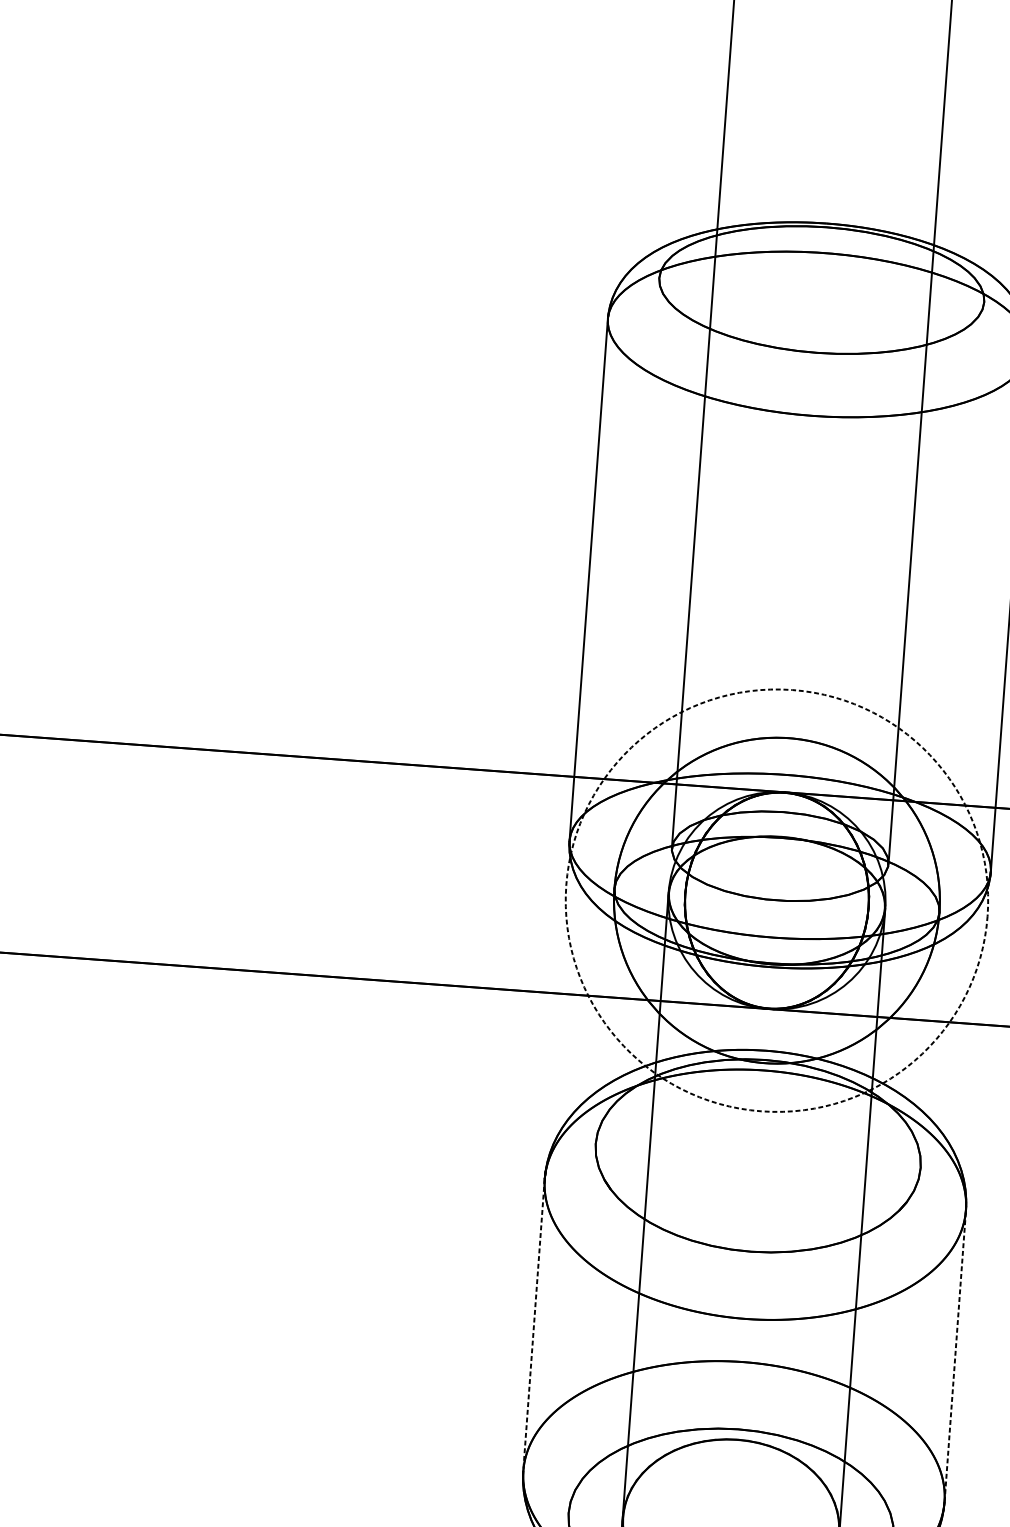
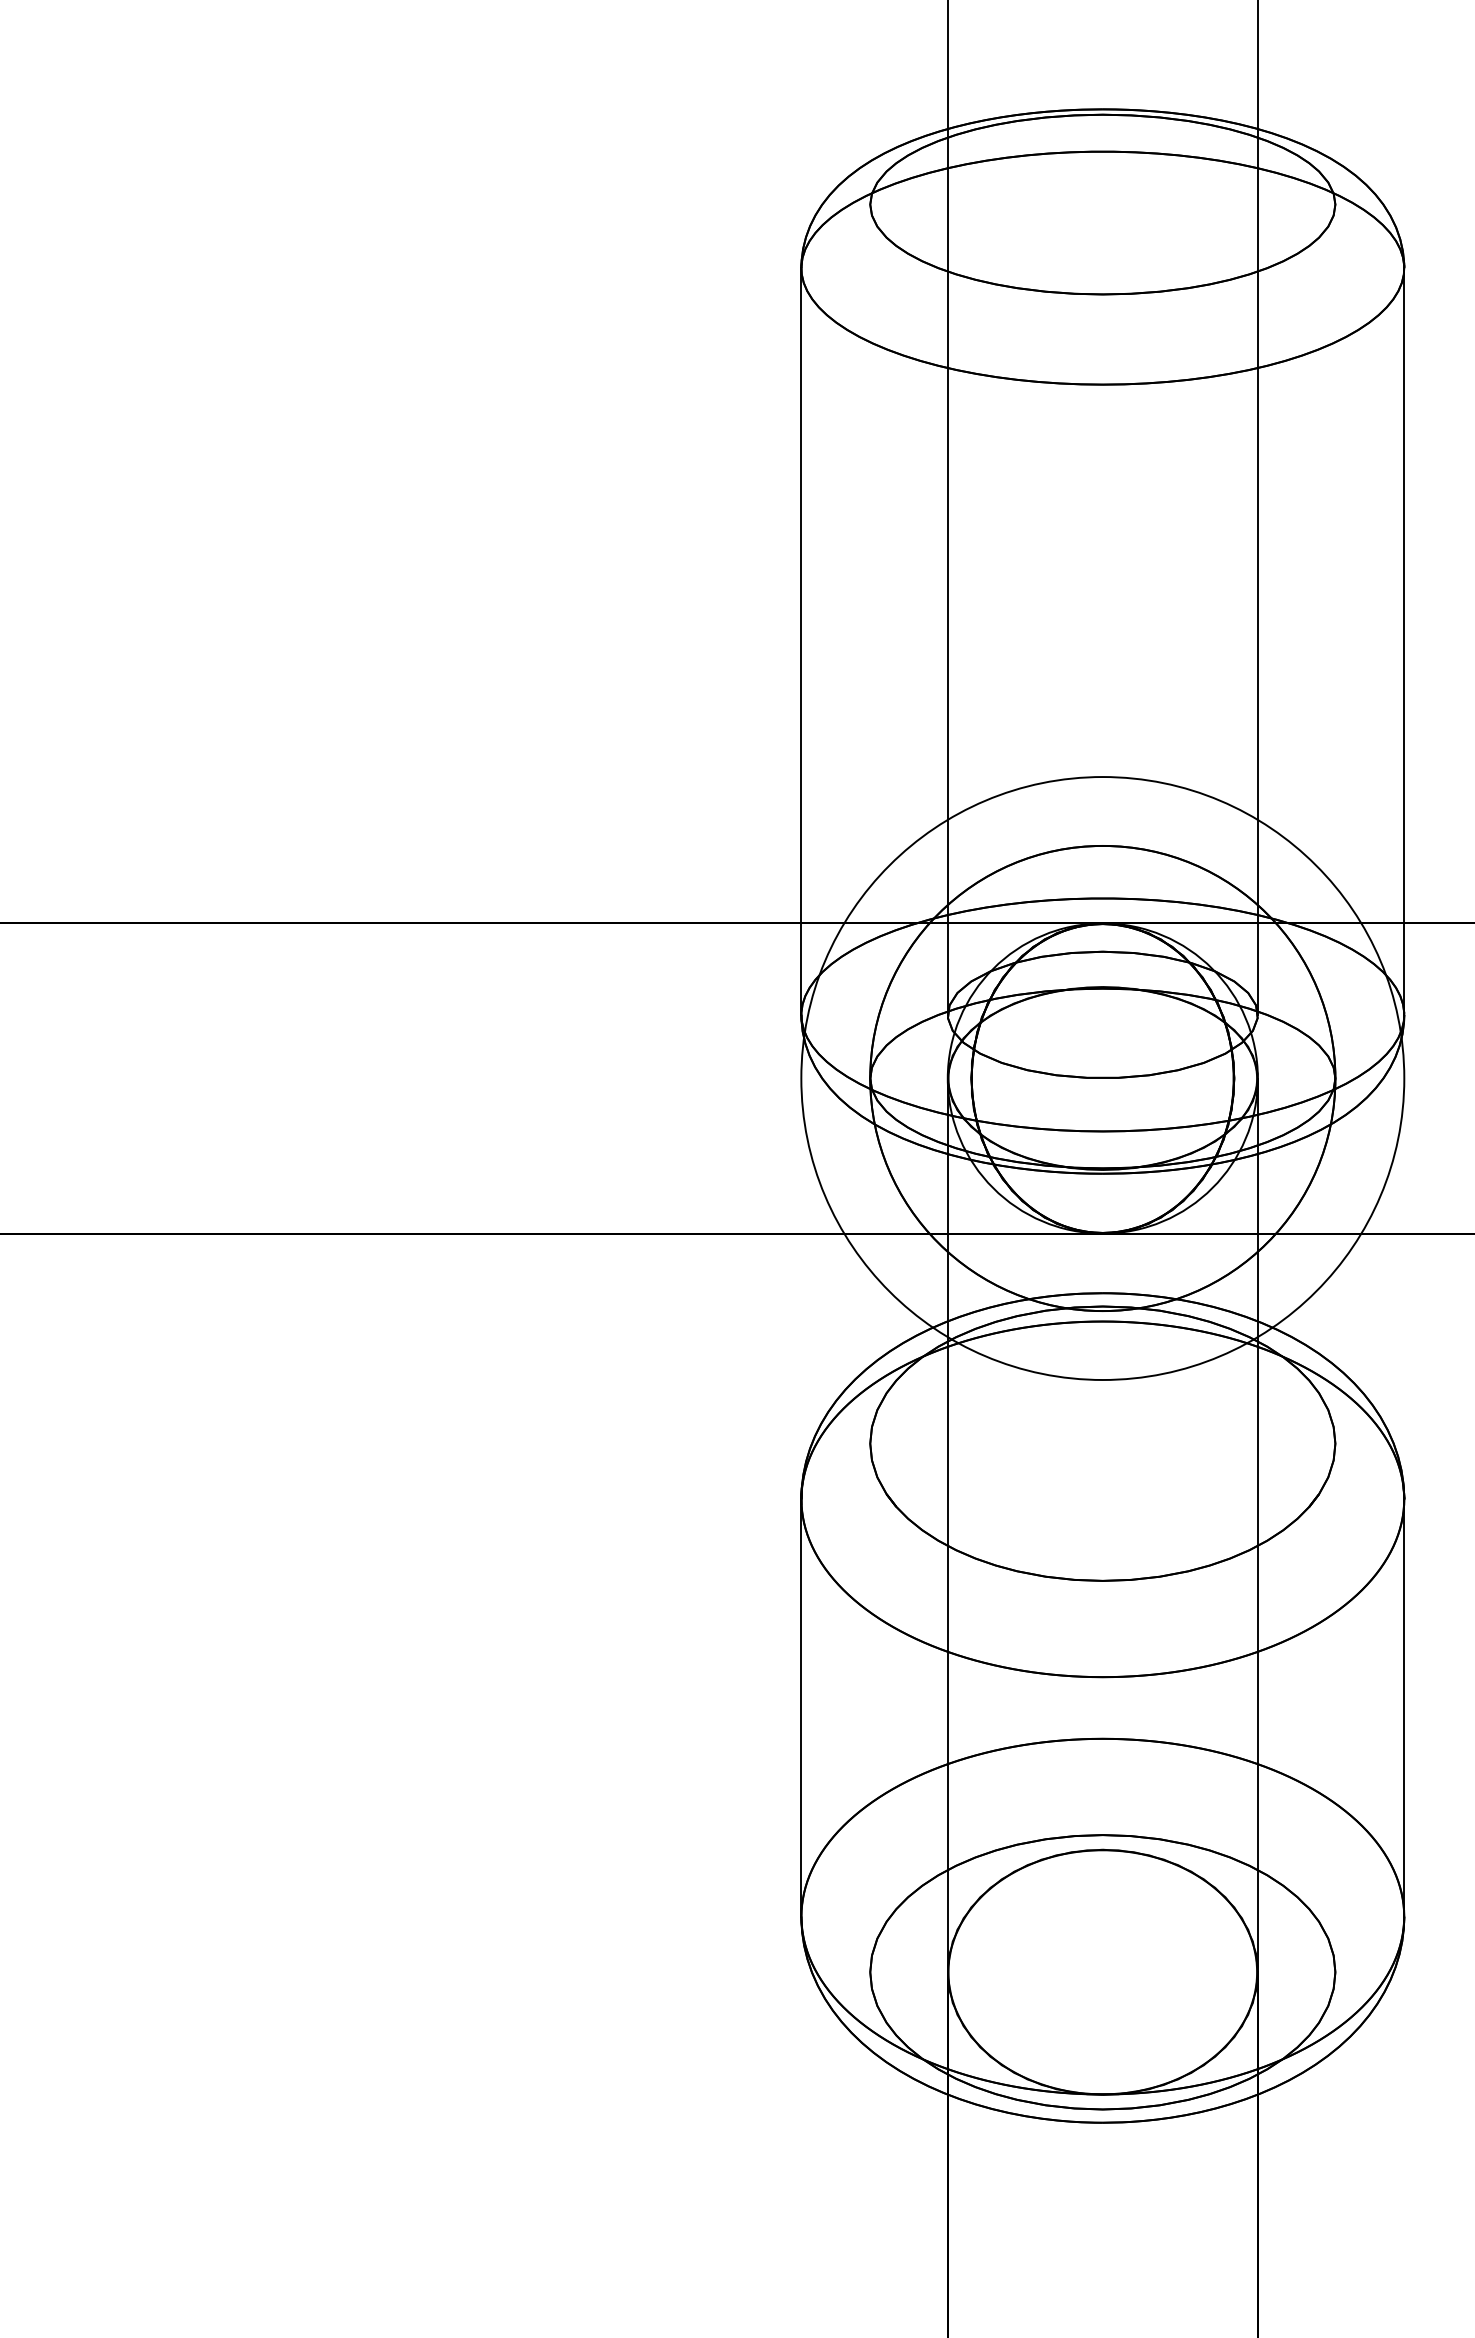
circle: (776, 900) -> (1102, 1078), dashed -> solid
line: (534, 1325) -> (801, 1708), dashed -> solid
line: (955, 1356) -> (1404, 1708), dashed -> solid

